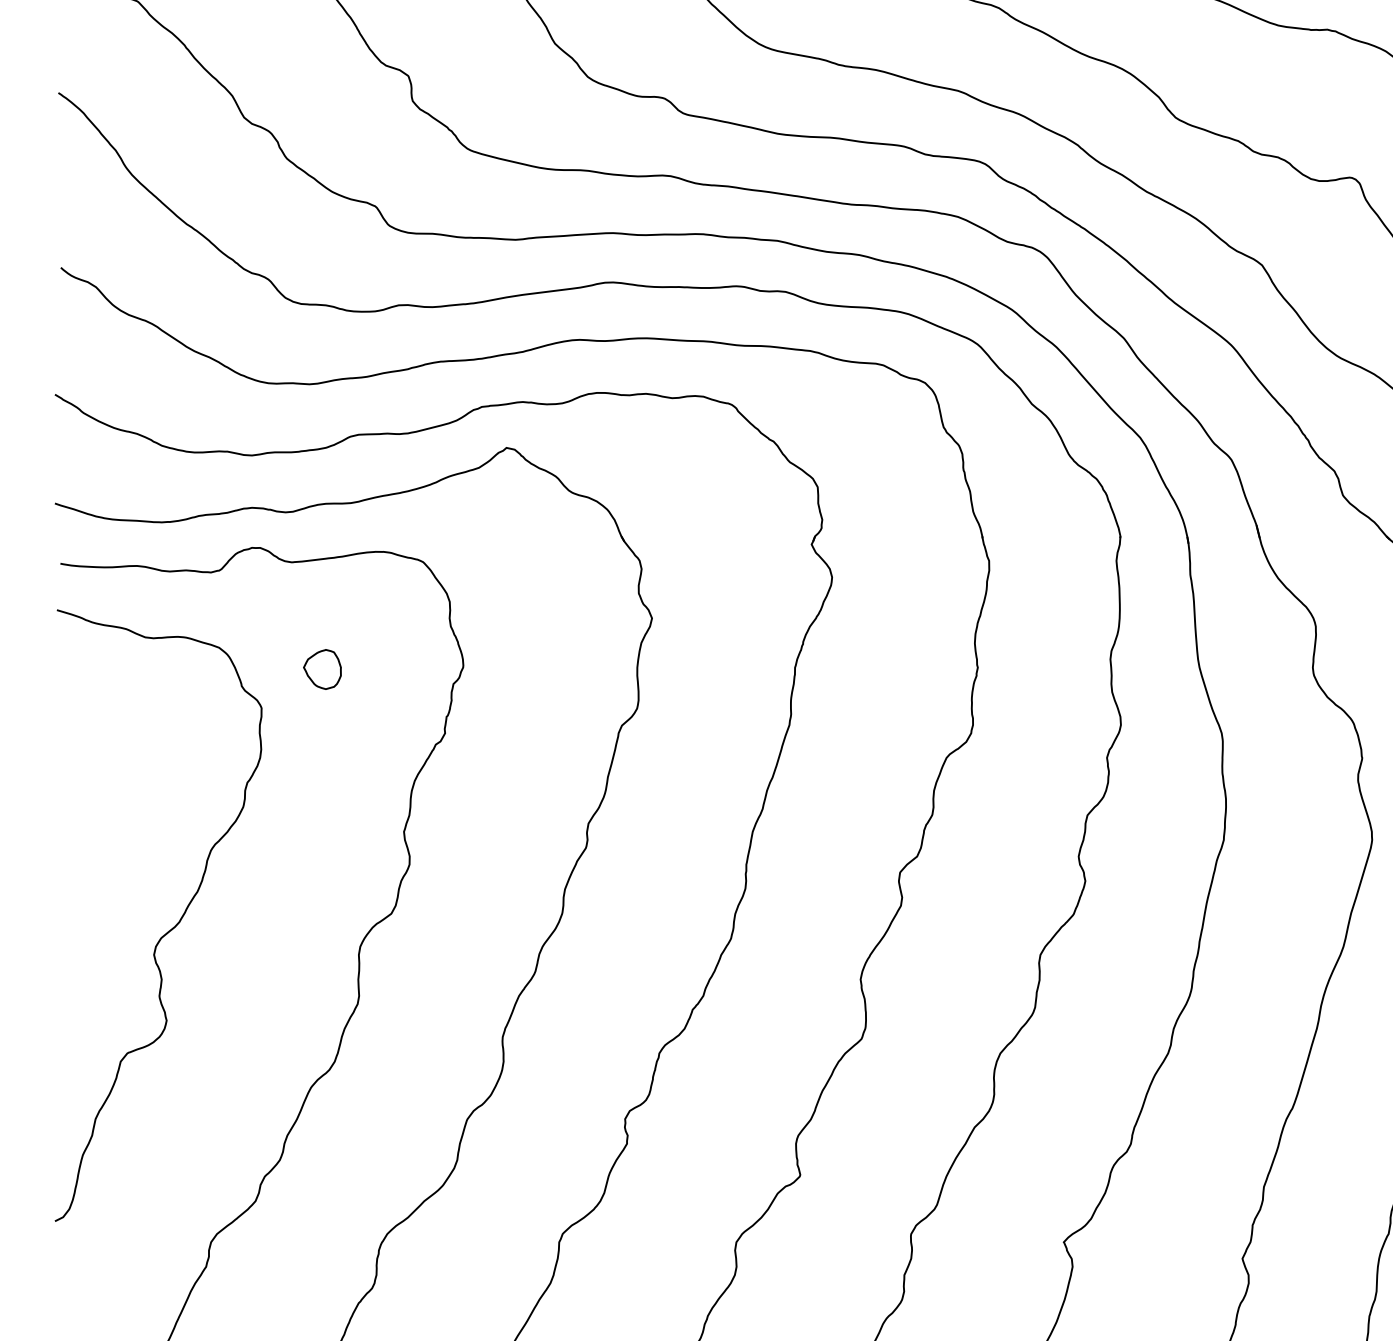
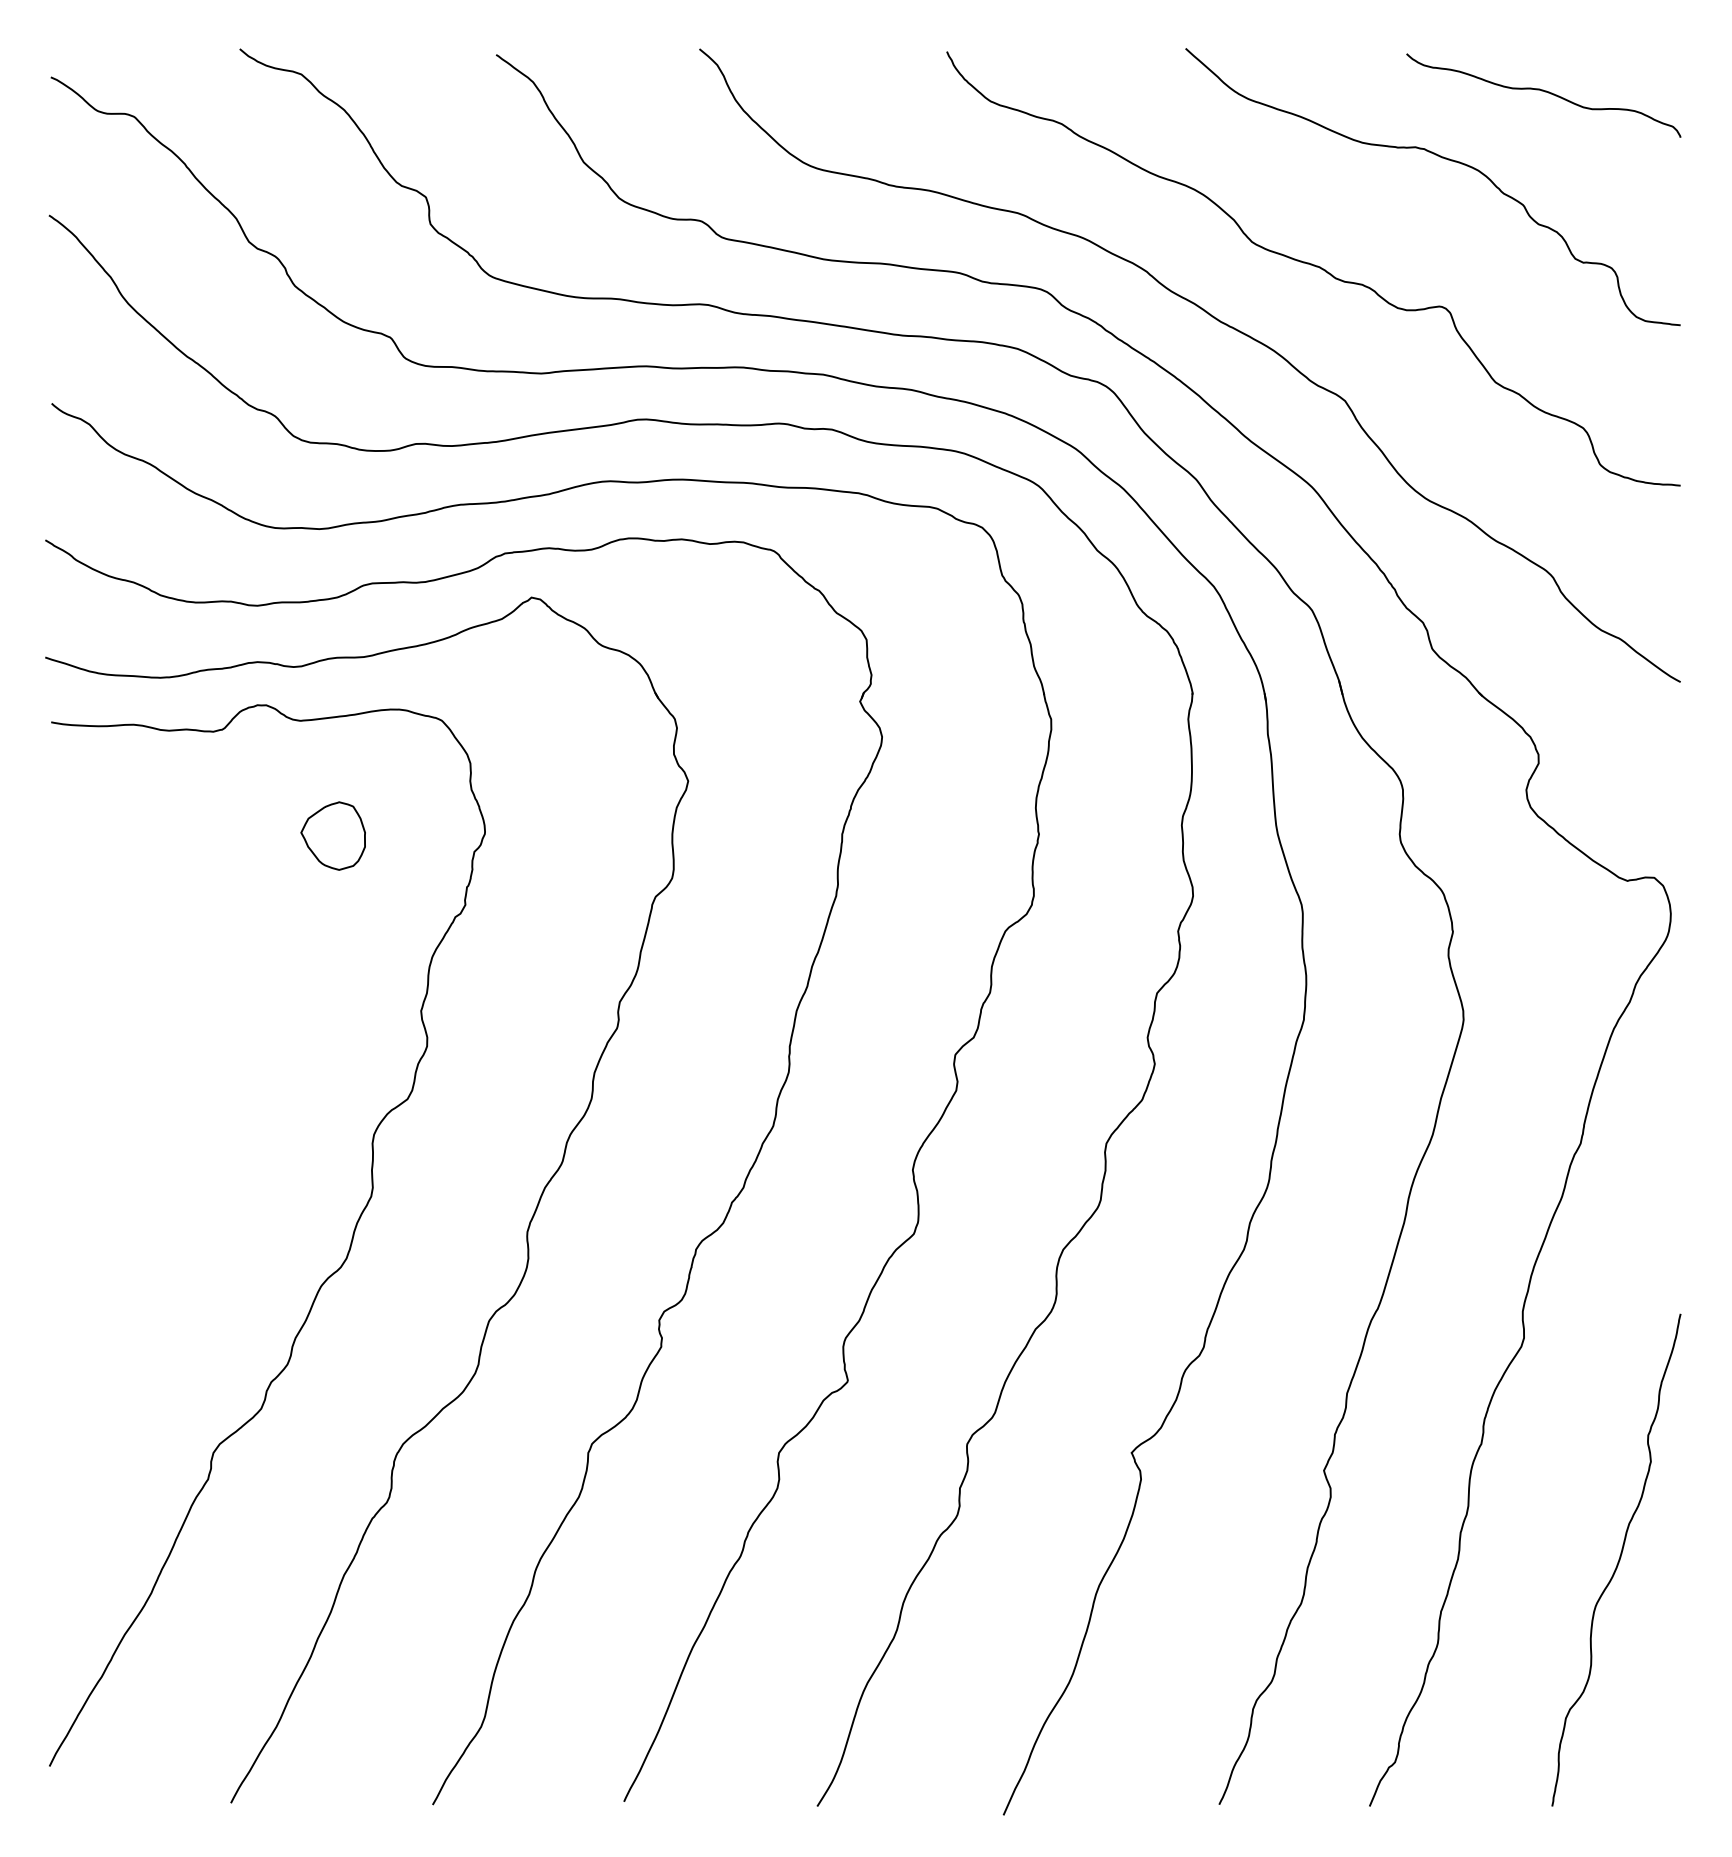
part: (322, 669) -> (333, 836), size x1.6
curve: (168, 930) -> (167, 1117), removed

